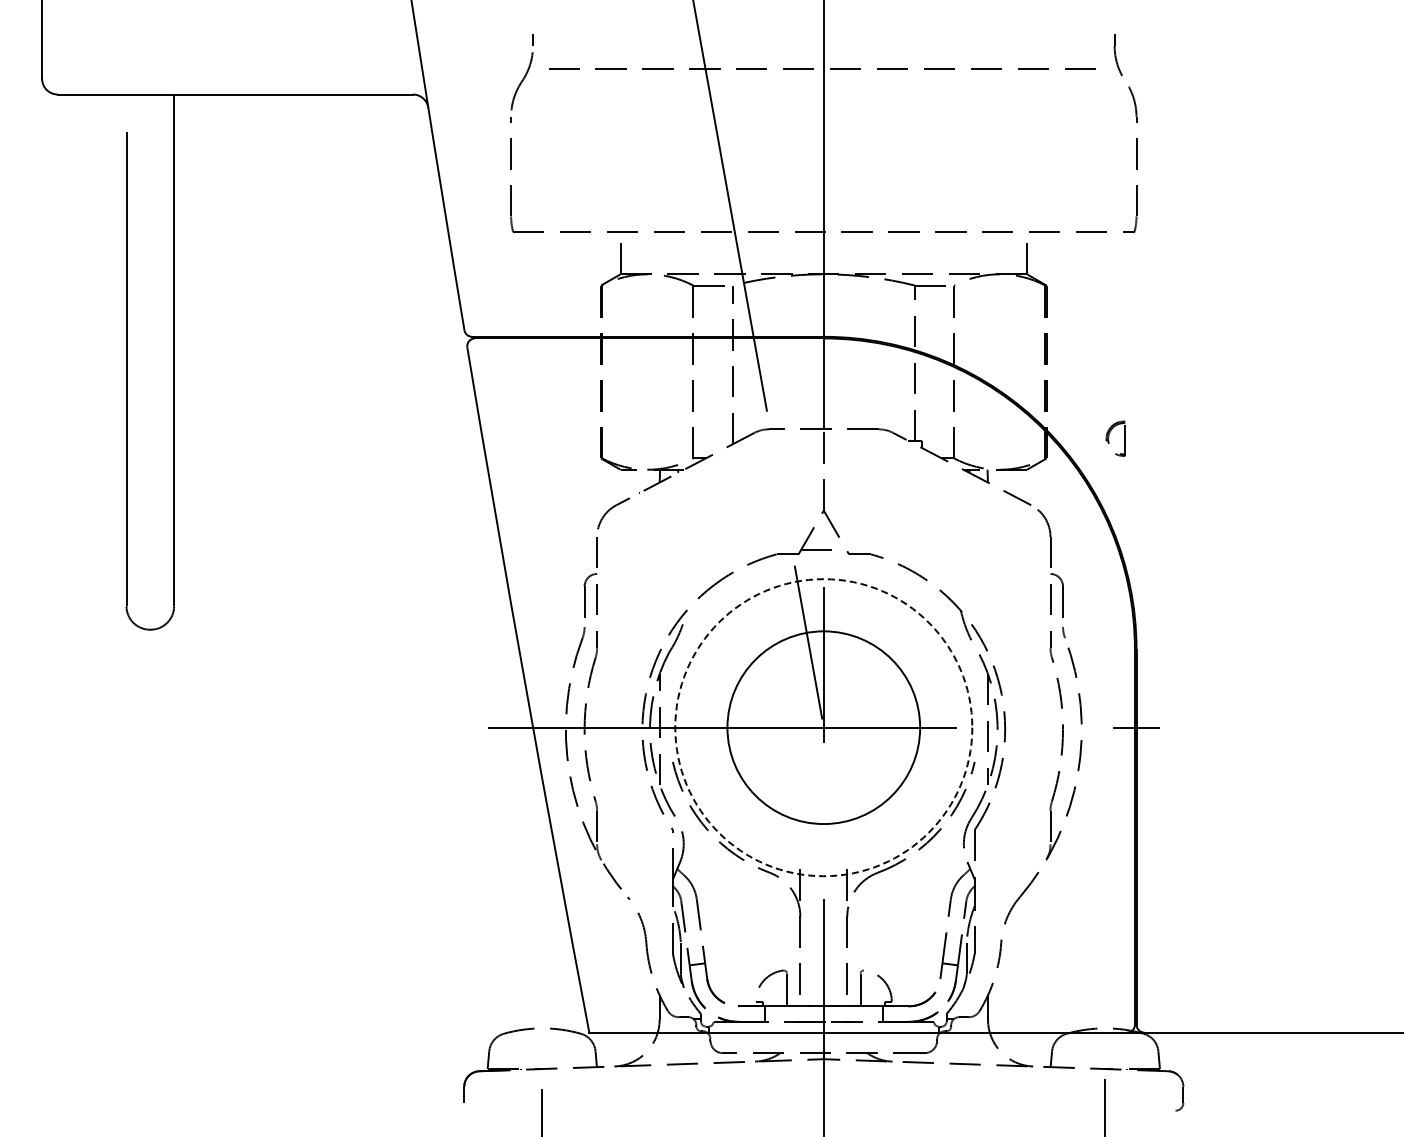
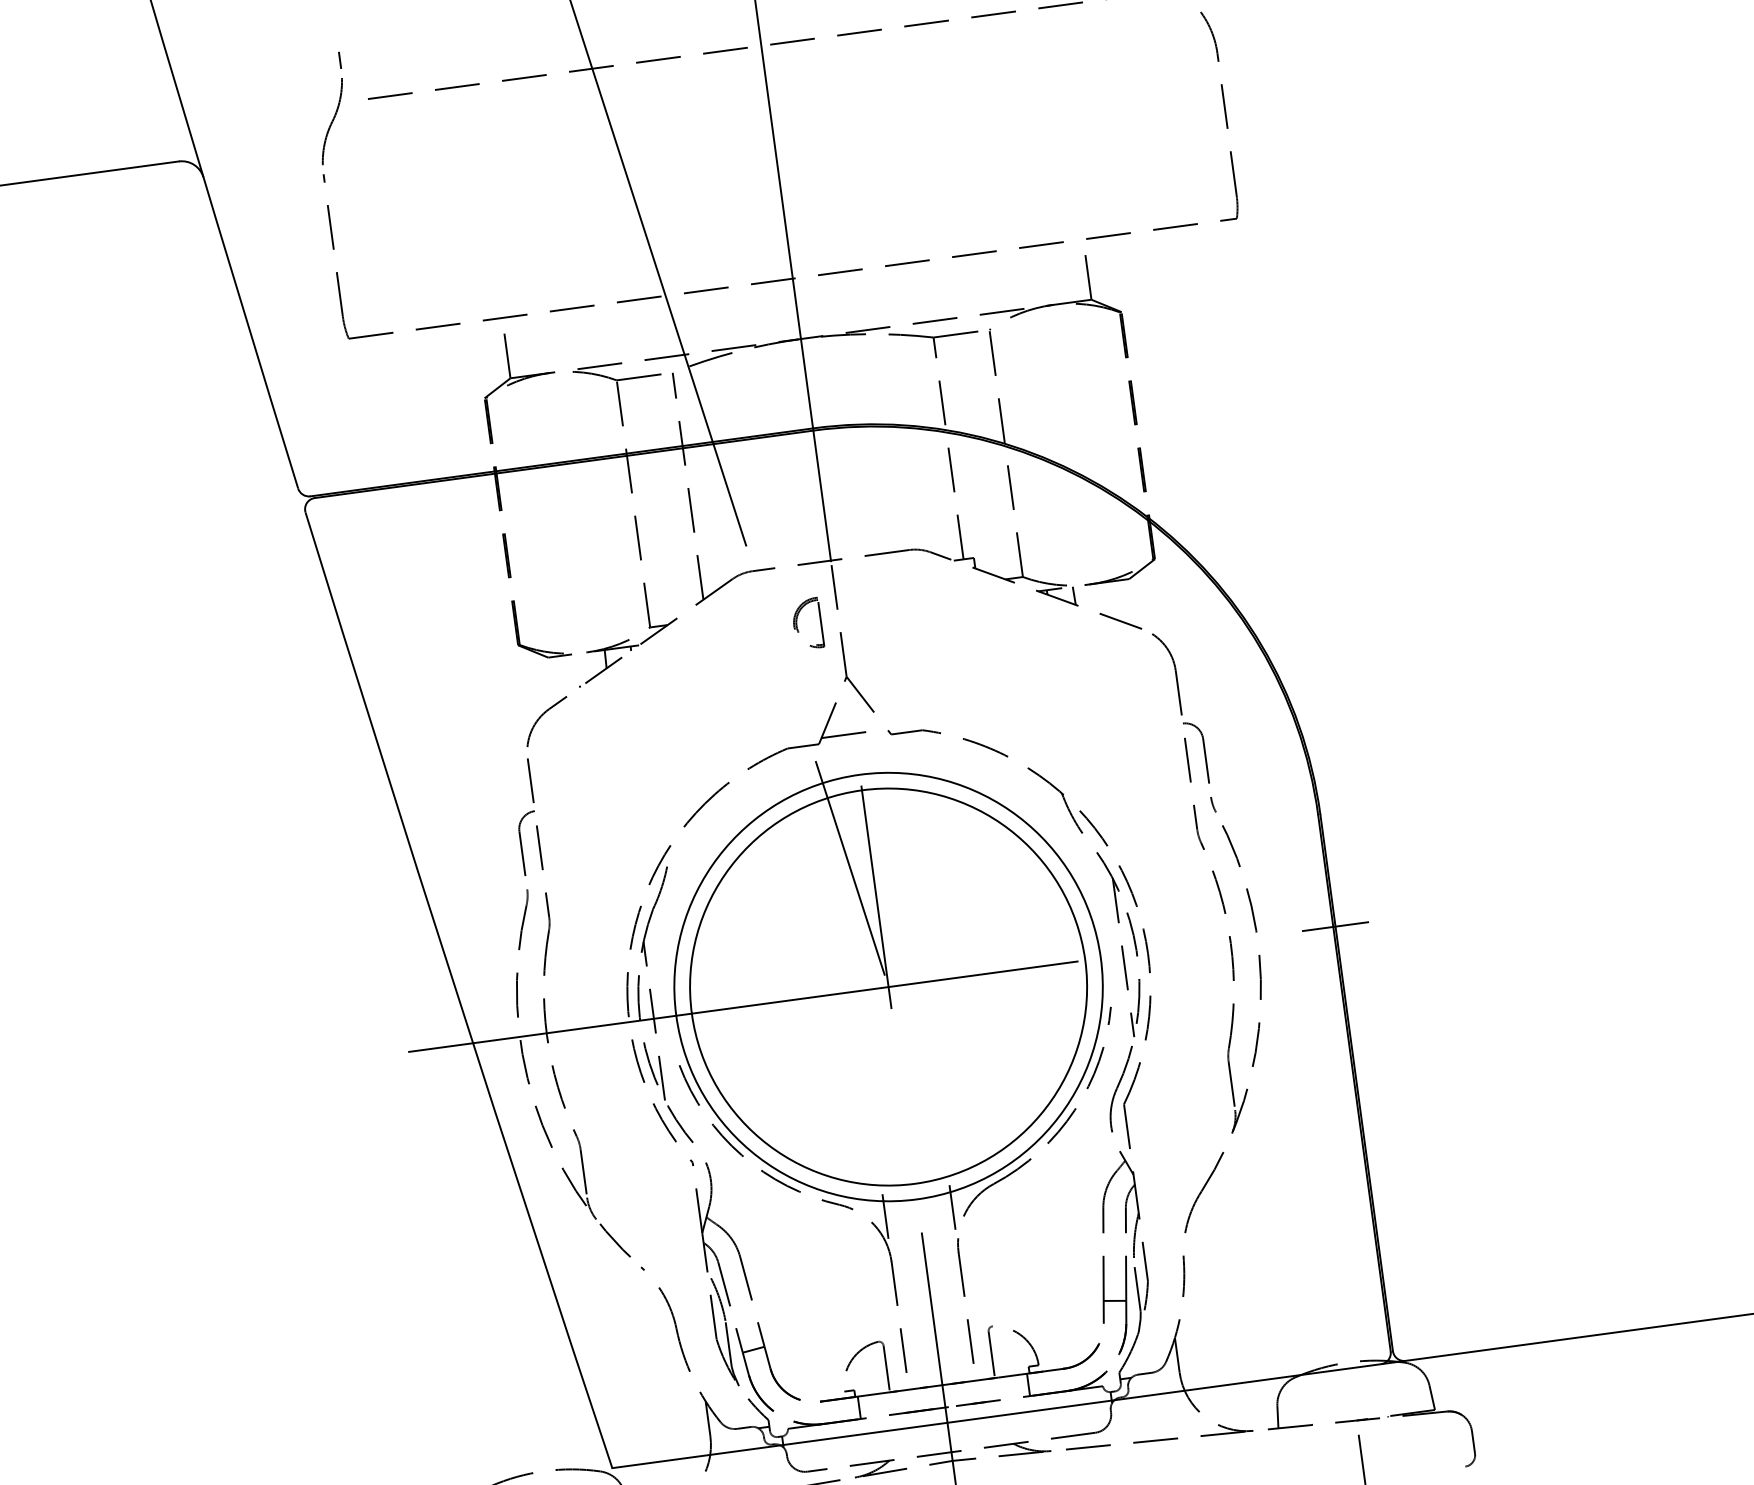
part: (1109, 437) -> (798, 623), moved
circle: (823, 727) -> (888, 986), dashed -> solid
circle: (823, 727) -> (888, 986), size x1.43

